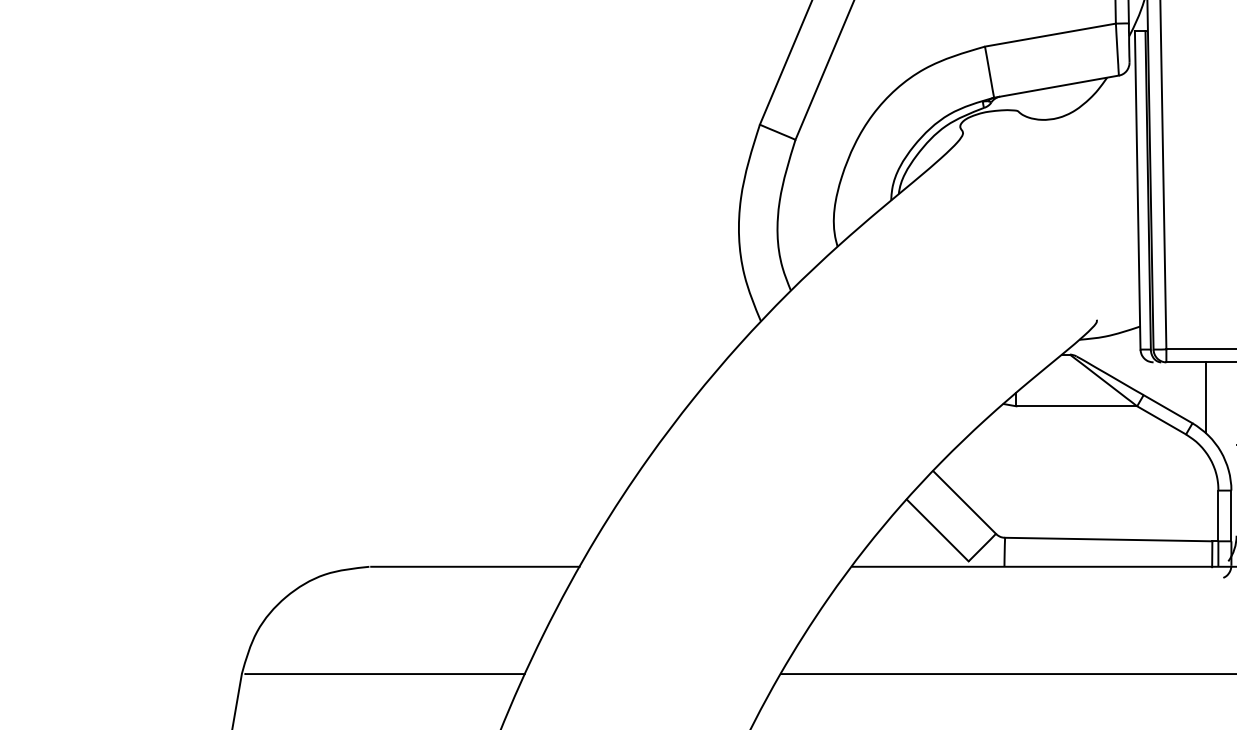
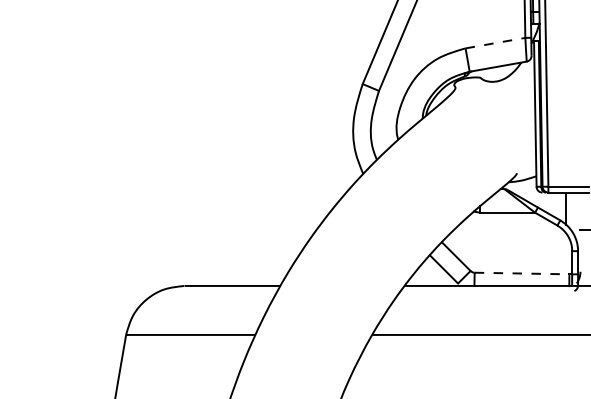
line: (1050, 35) -> (495, 43), solid -> dashed
line: (1109, 539) -> (522, 273), solid -> dashed

